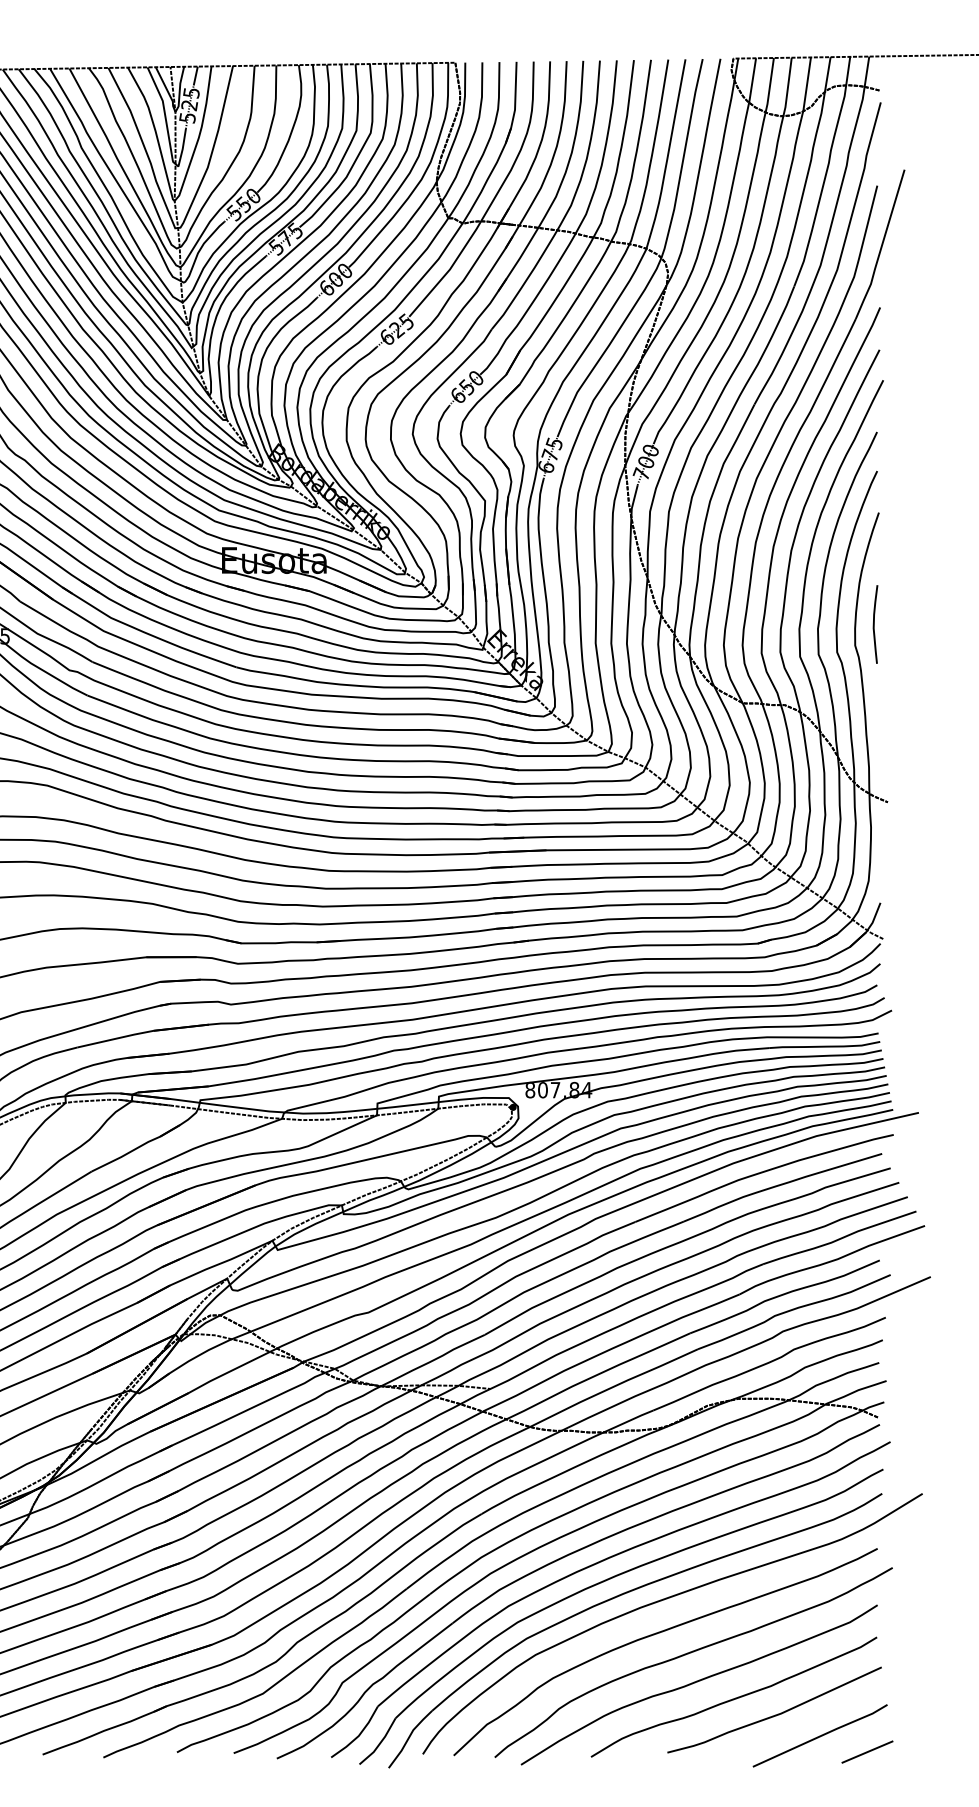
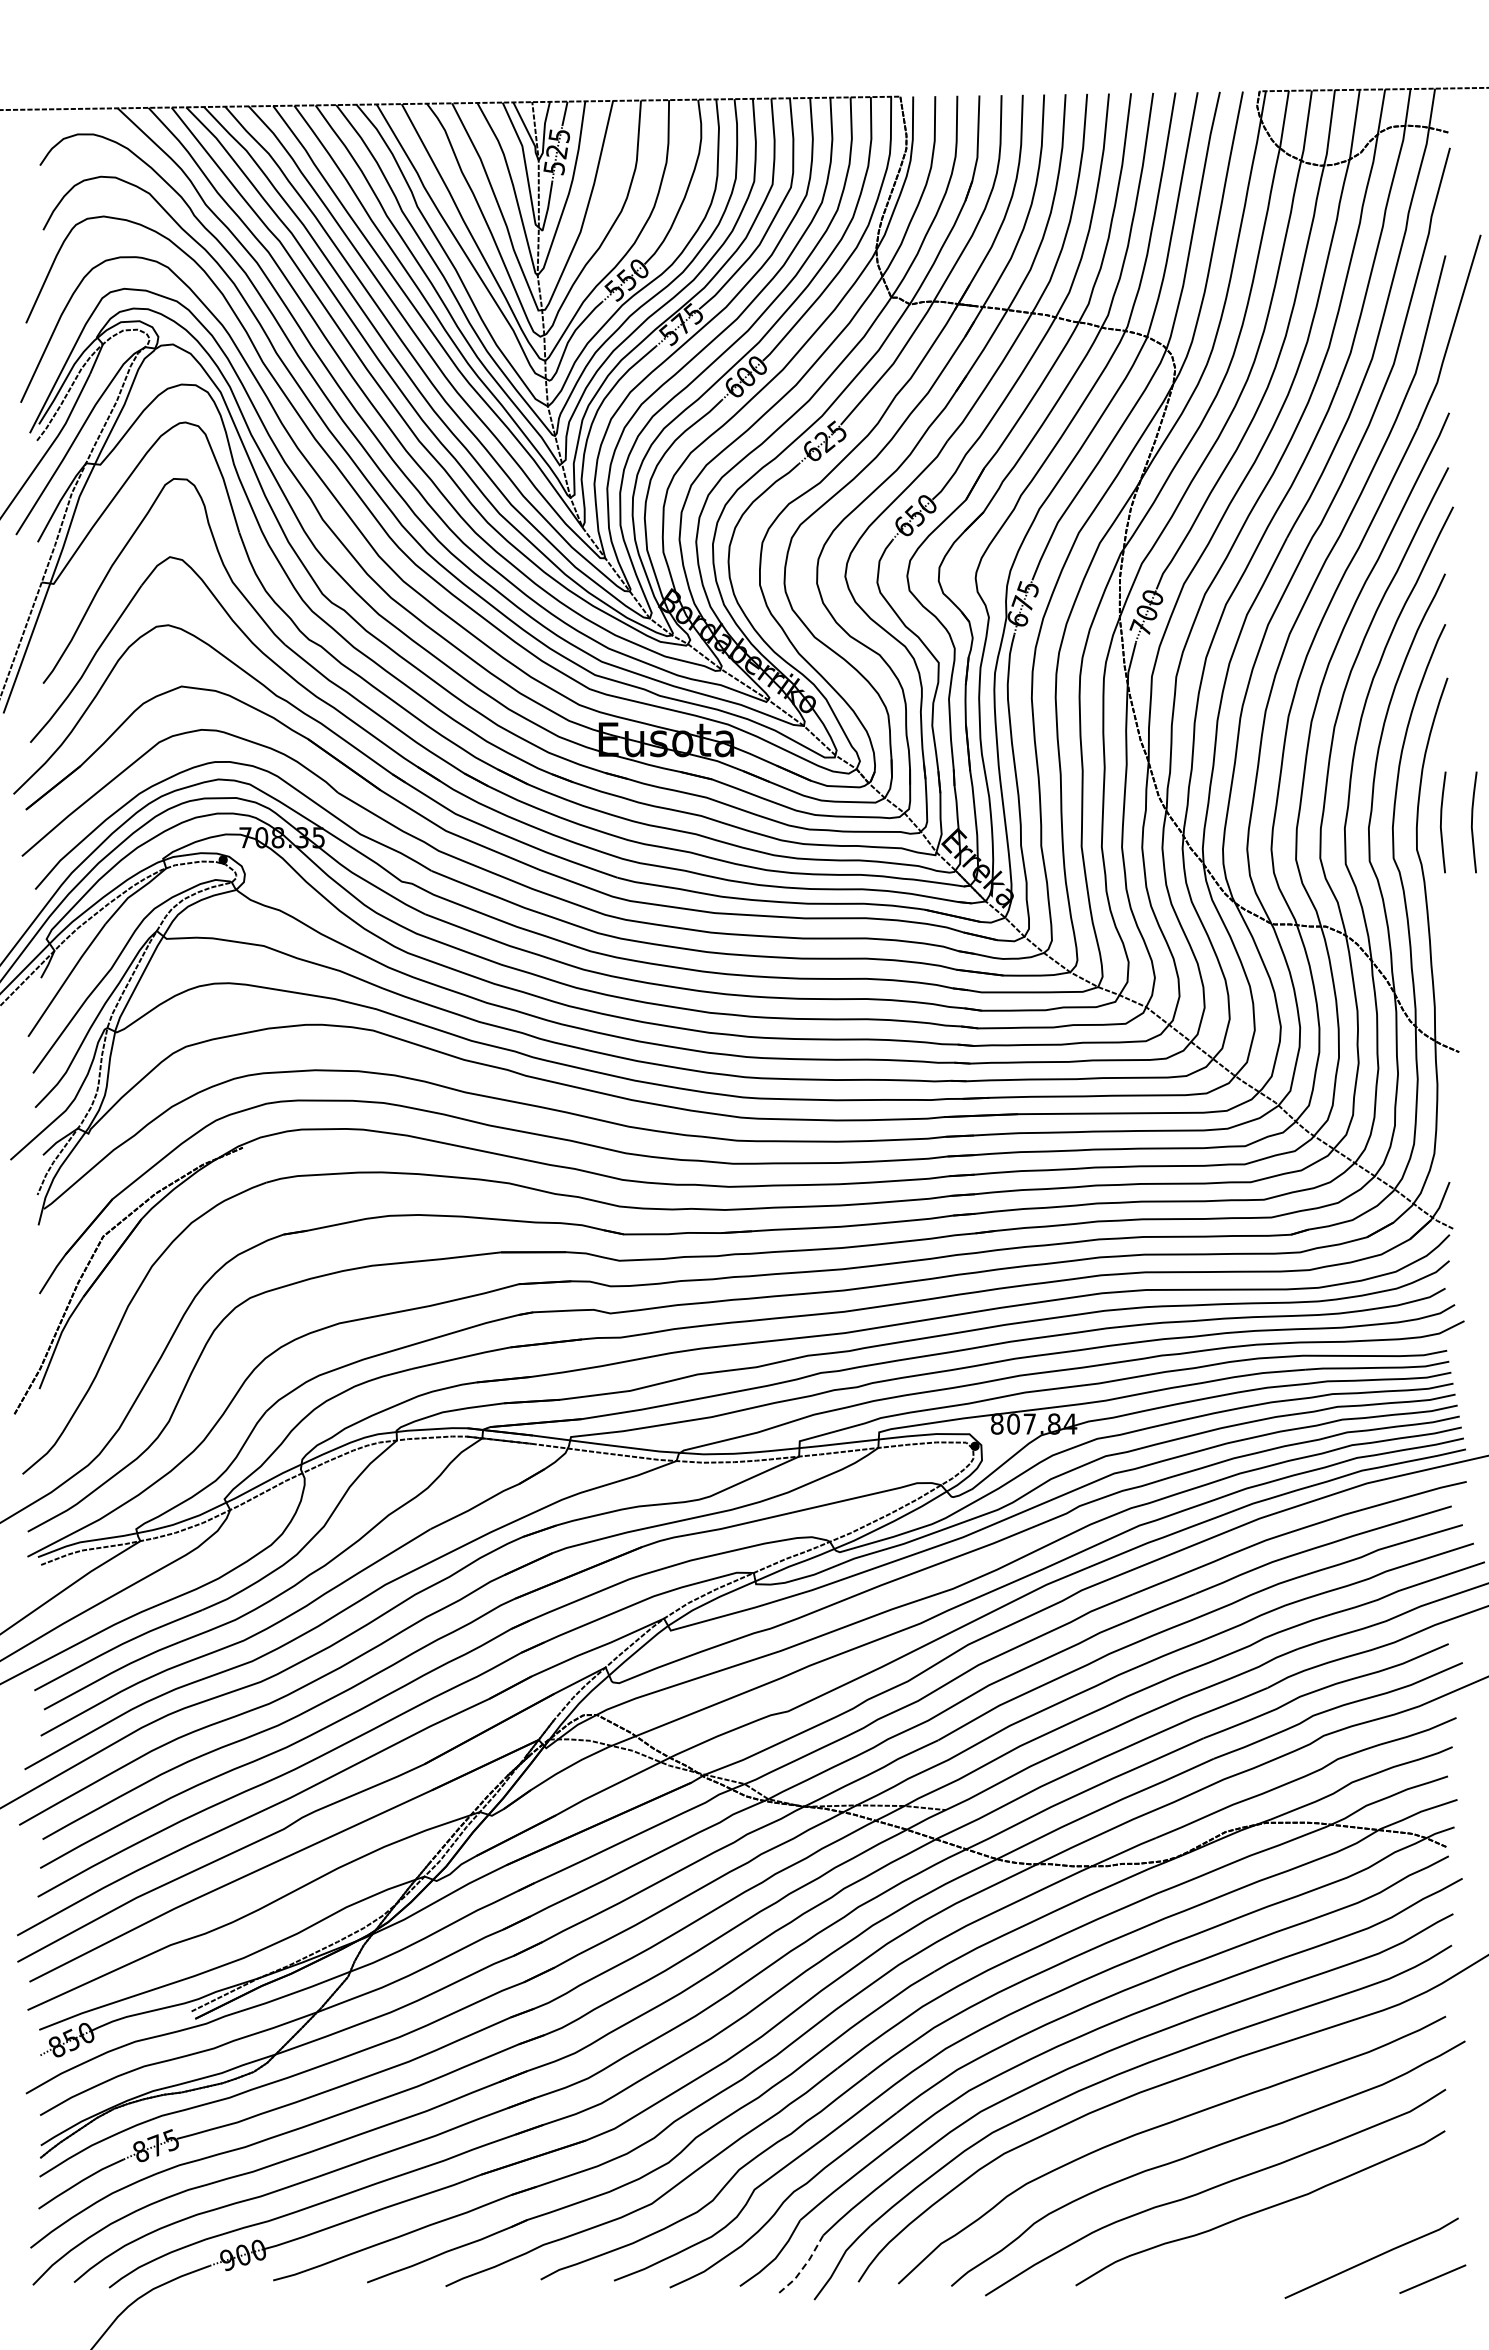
curve: (898, 624) -> (1472, 822), added
curve: (776, 1714) -> (1315, 2230), removed
line: (380, 1743) -> (803, 2268), solid -> dashed

